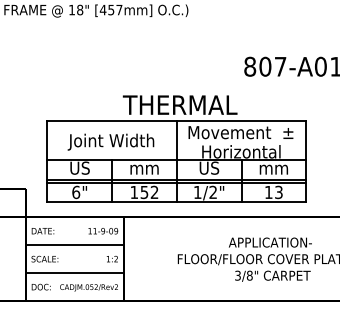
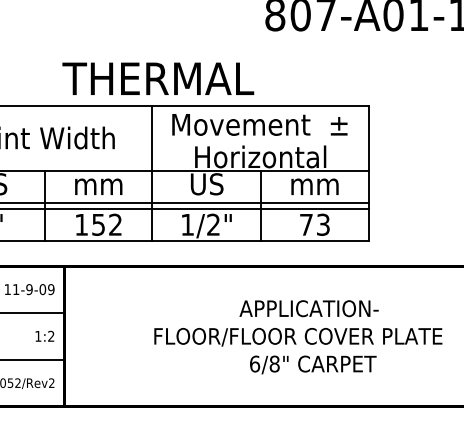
text: (268, 192) -> (305, 224), 13 -> 73
text: (238, 275) -> (255, 363), 3/8" -> 6/8"

